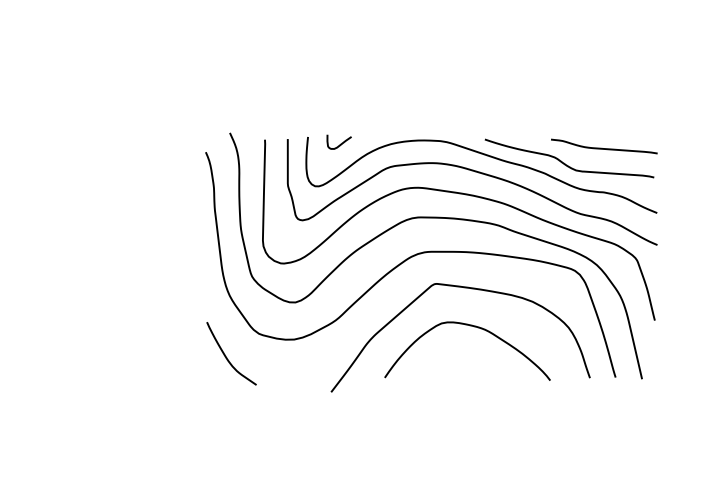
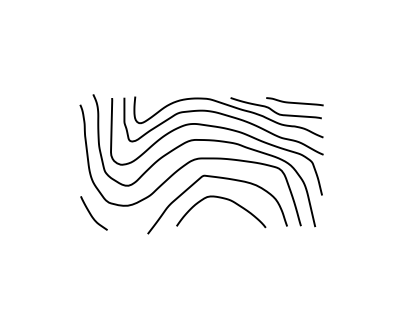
curve: (339, 142) -> (152, 99), removed

